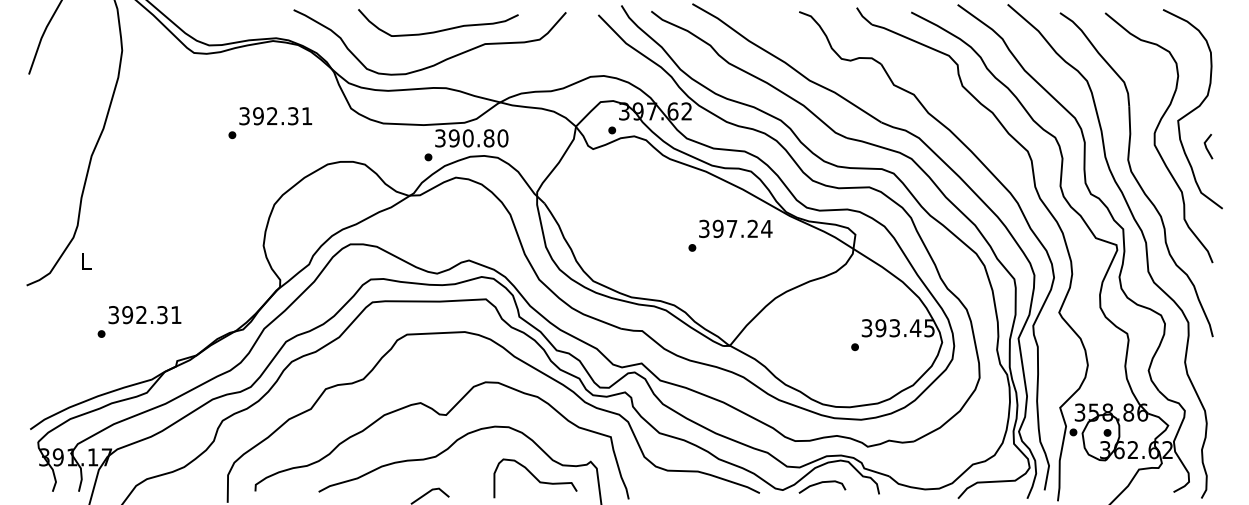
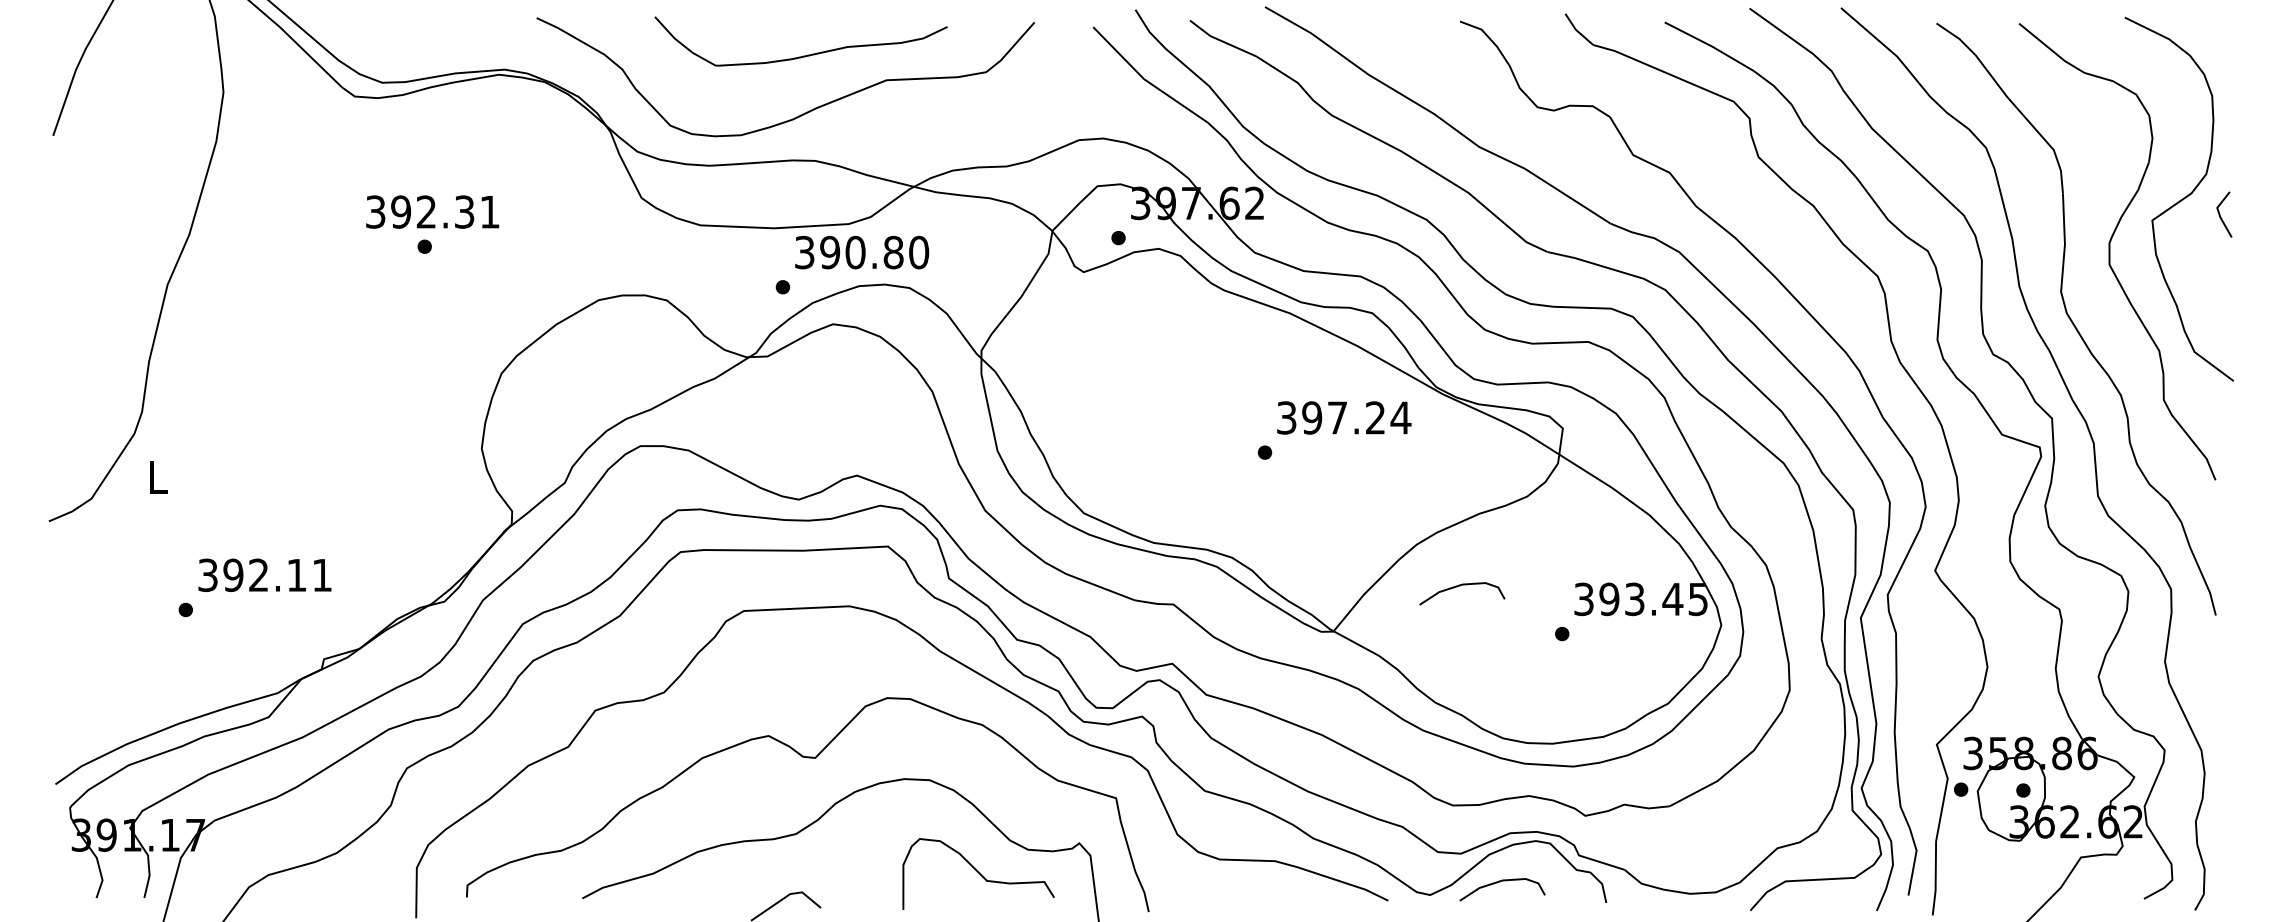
text: (275, 116) -> (432, 212), moved
line: (1207, 147) -> (2222, 216), moved
text: (162, 315) -> (297, 576), 392.31 -> 392.11
curve: (800, 321) -> (1462, 587), added

